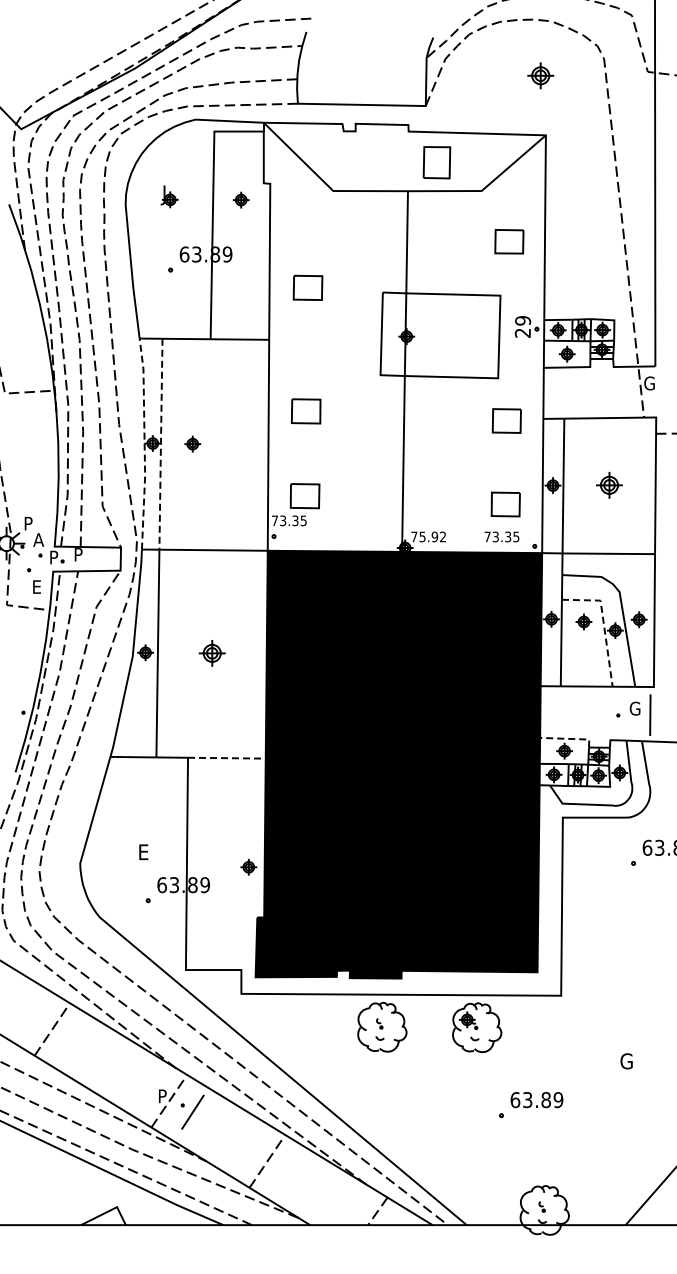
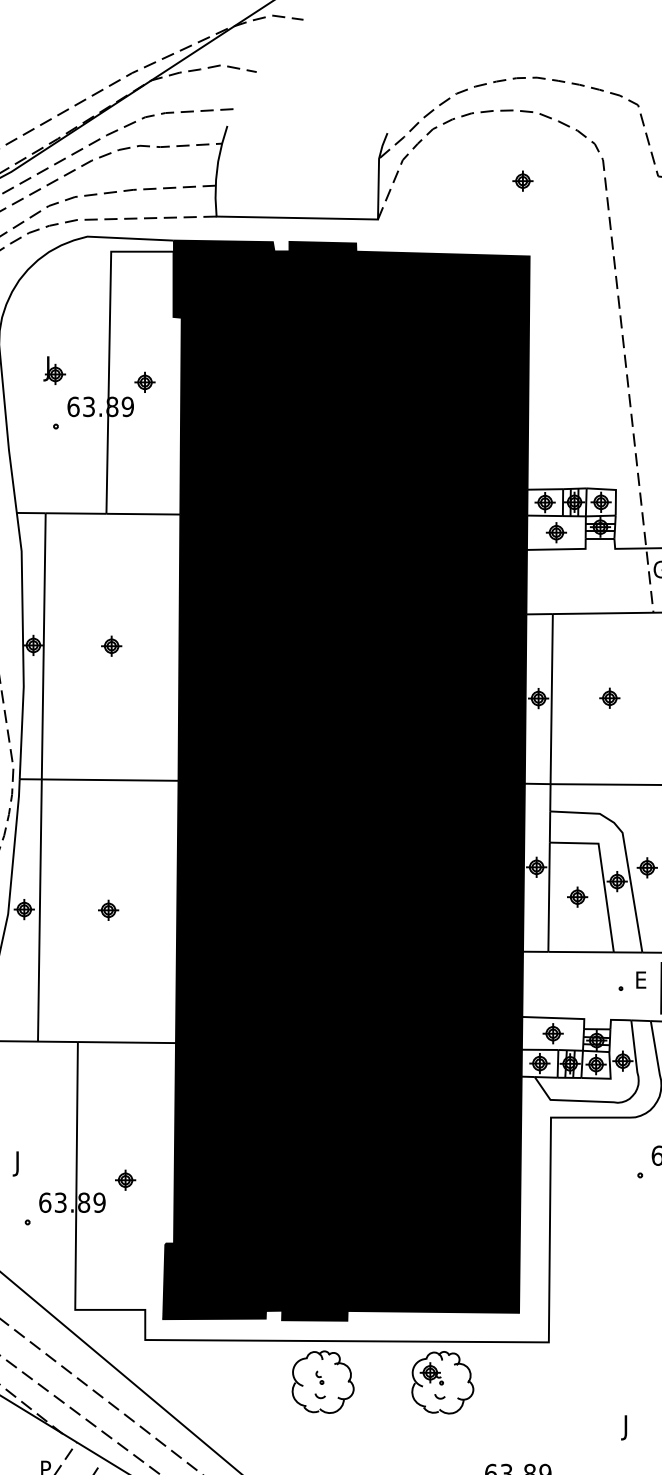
part: (540, 75) -> (522, 180), size x0.62
part: (169, 196) -> (54, 370), moved
part: (240, 199) -> (144, 381), moved
fill: (404, 337) -> (351, 511), added
line: (144, 443) -> (22, 645), dashed -> solid
part: (192, 443) -> (111, 645), moved
line: (160, 444) -> (43, 646), dashed -> solid
part: (609, 485) -> (609, 698), size x0.62
part: (583, 621) -> (577, 896), moved
line: (603, 624) -> (602, 873), dashed -> solid
part: (212, 653) -> (108, 910), size x0.62
text: (634, 708) -> (641, 979), G -> E
line: (568, 738) -> (558, 1017), dashed -> solid
line: (226, 758) -> (126, 1042), dashed -> solid
text: (142, 854) -> (20, 1164), E -> J
part: (248, 867) -> (125, 1180), moved
text: (625, 1063) -> (630, 1427), G -> J

